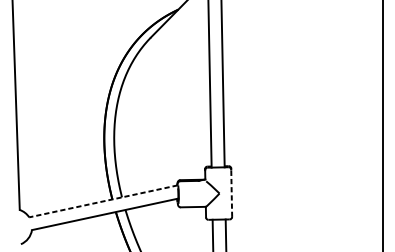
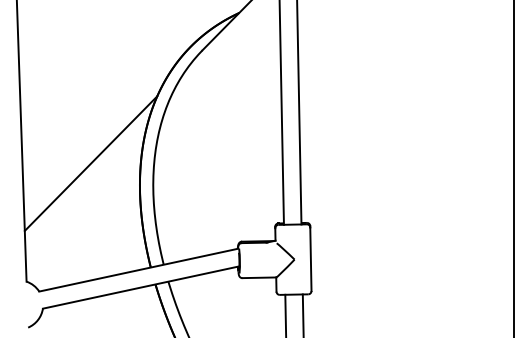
line: (67, 121) -> (90, 163), added
line: (231, 193) -> (310, 259), dashed -> solid
line: (103, 201) -> (138, 270), dashed -> solid

